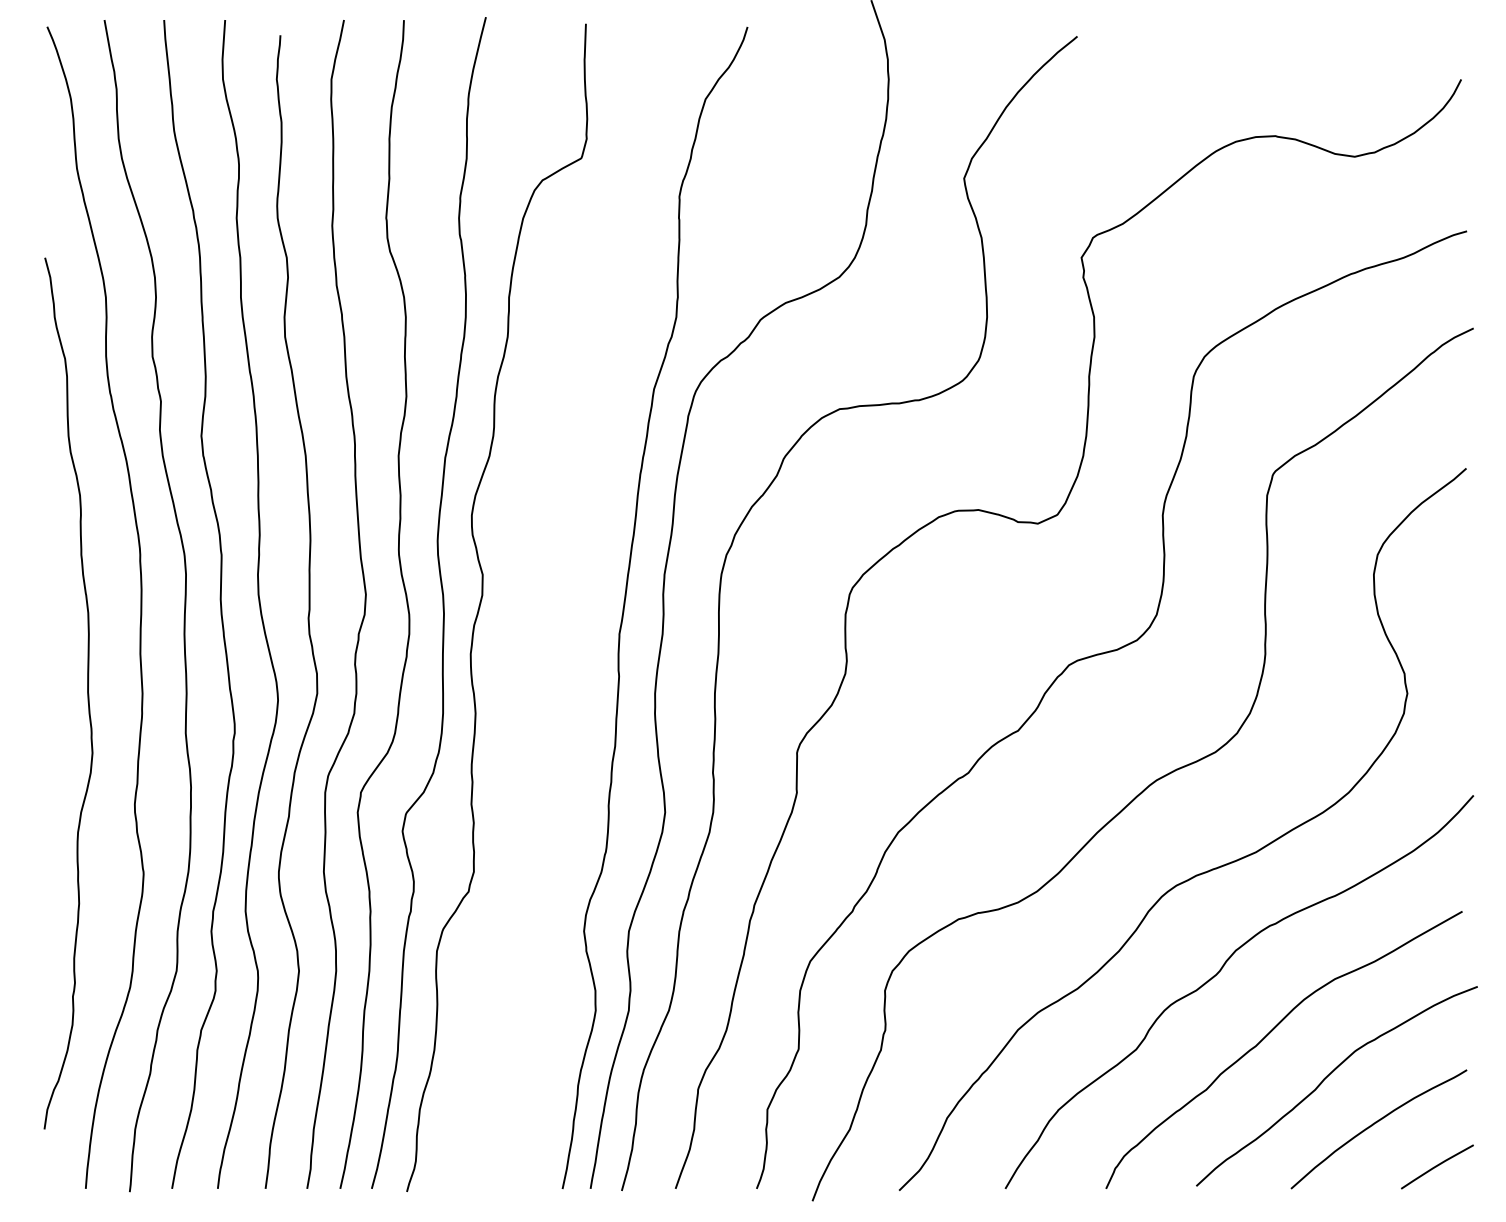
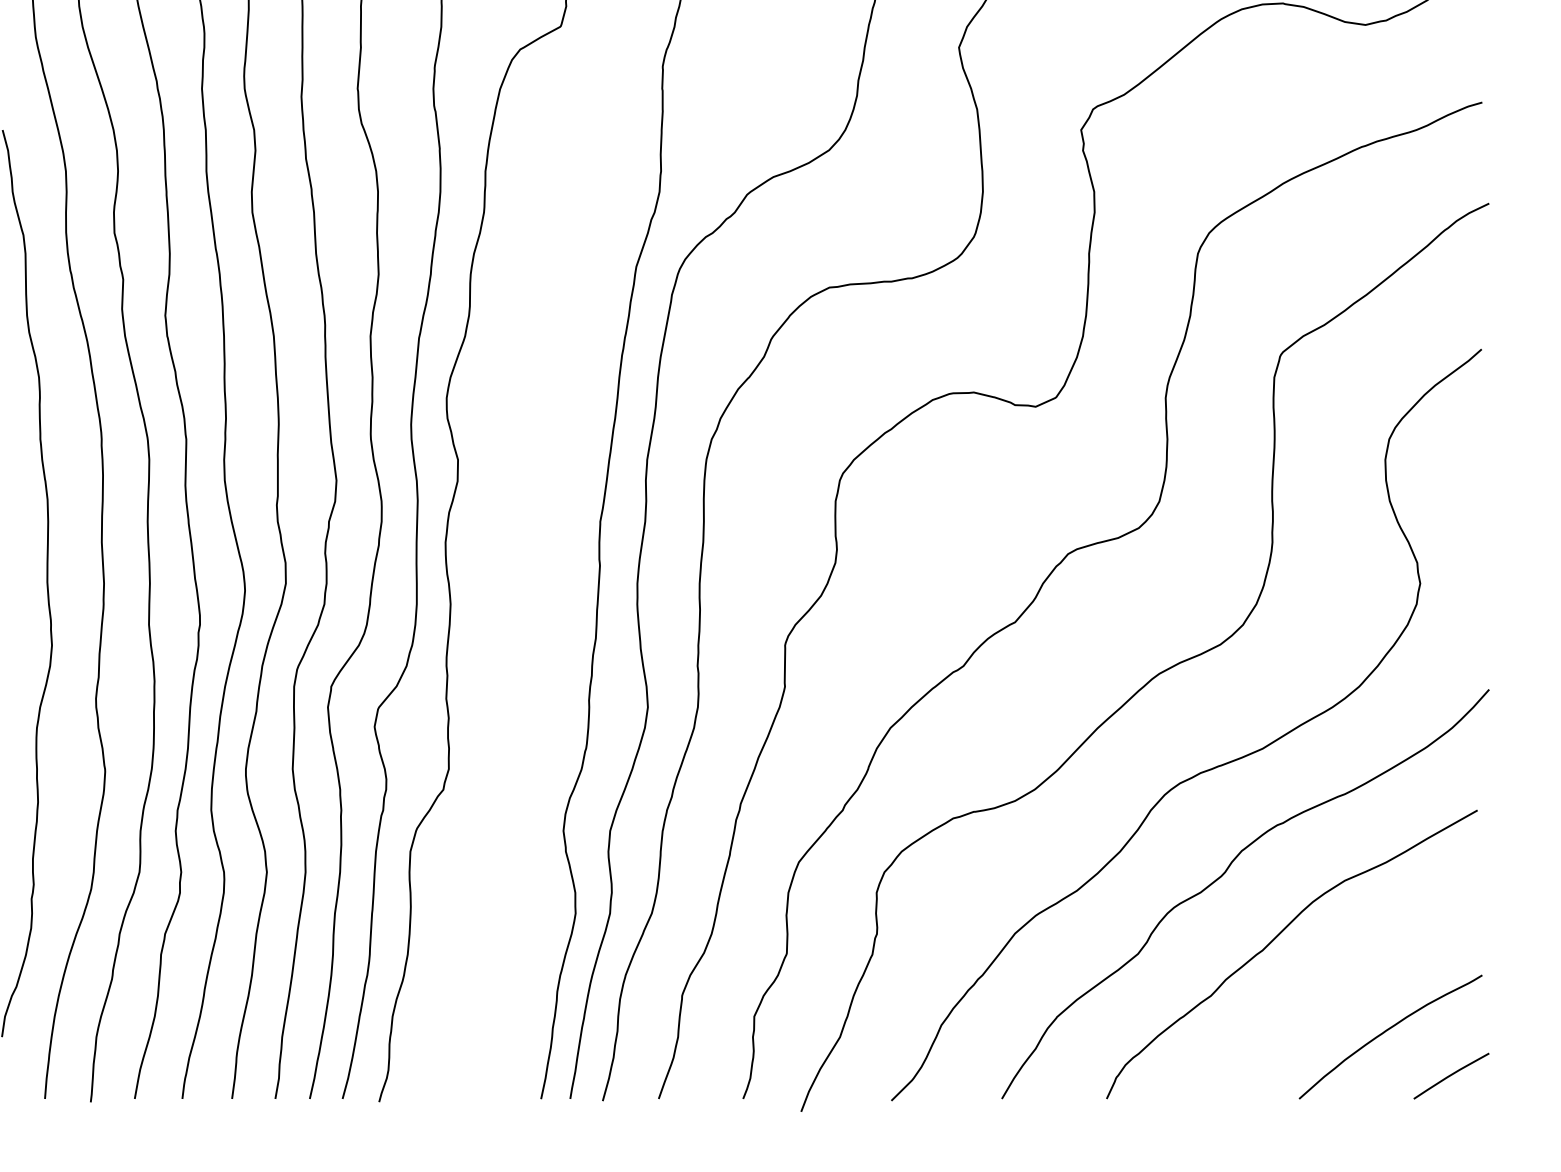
curve: (1327, 1077) -> (1337, 983), removed

